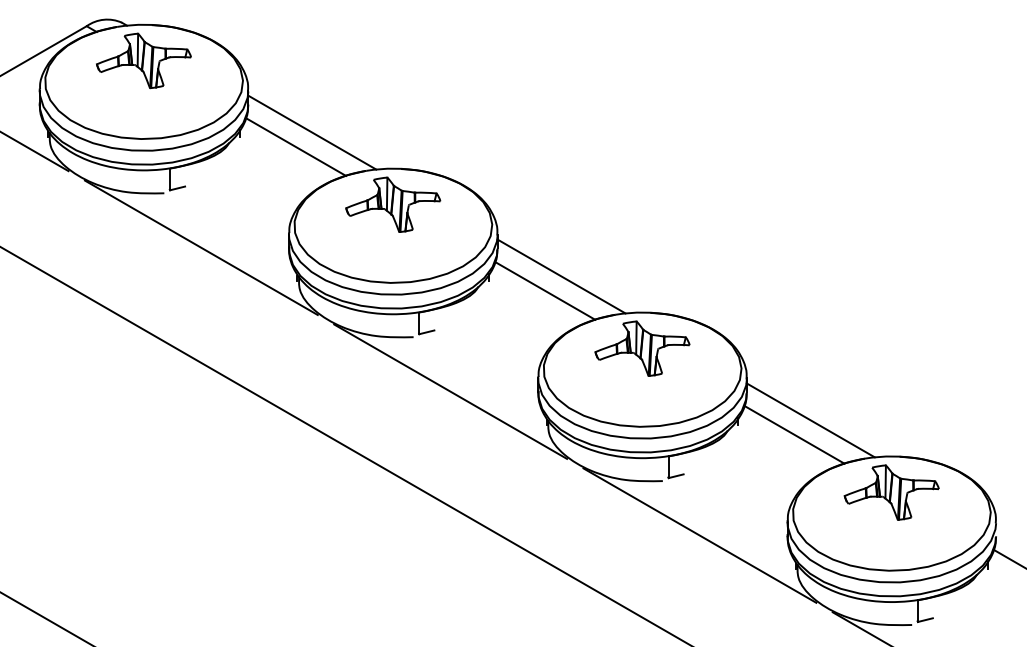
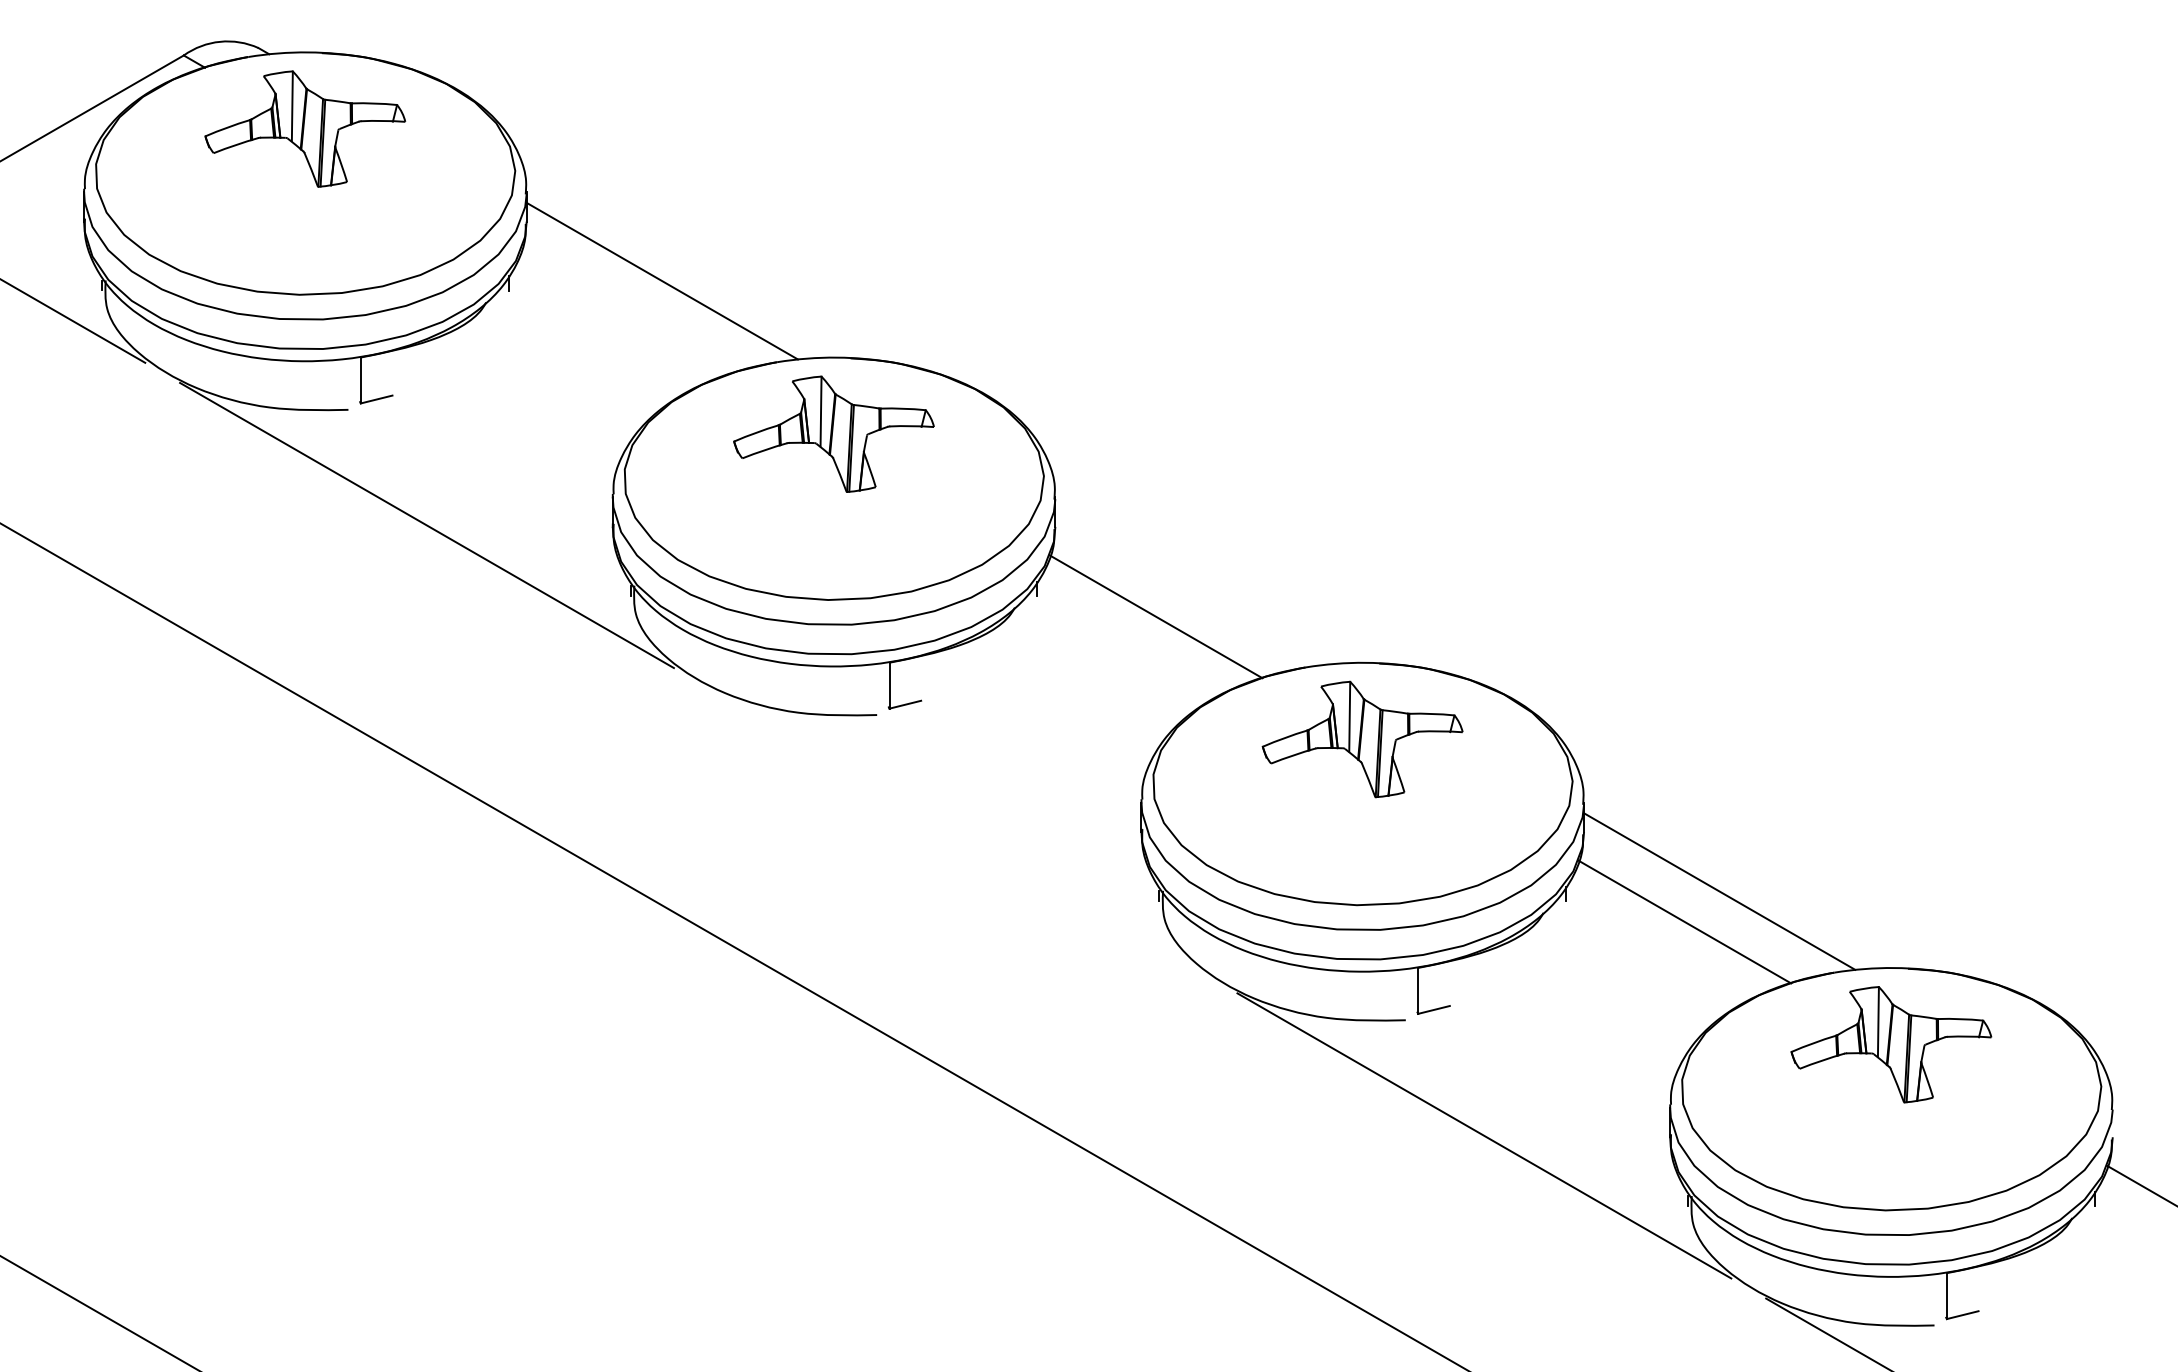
line: (295, 146) -> (626, 310), removed
line: (561, 276) -> (1190, 586), removed
line: (450, 391) -> (955, 830), removed

